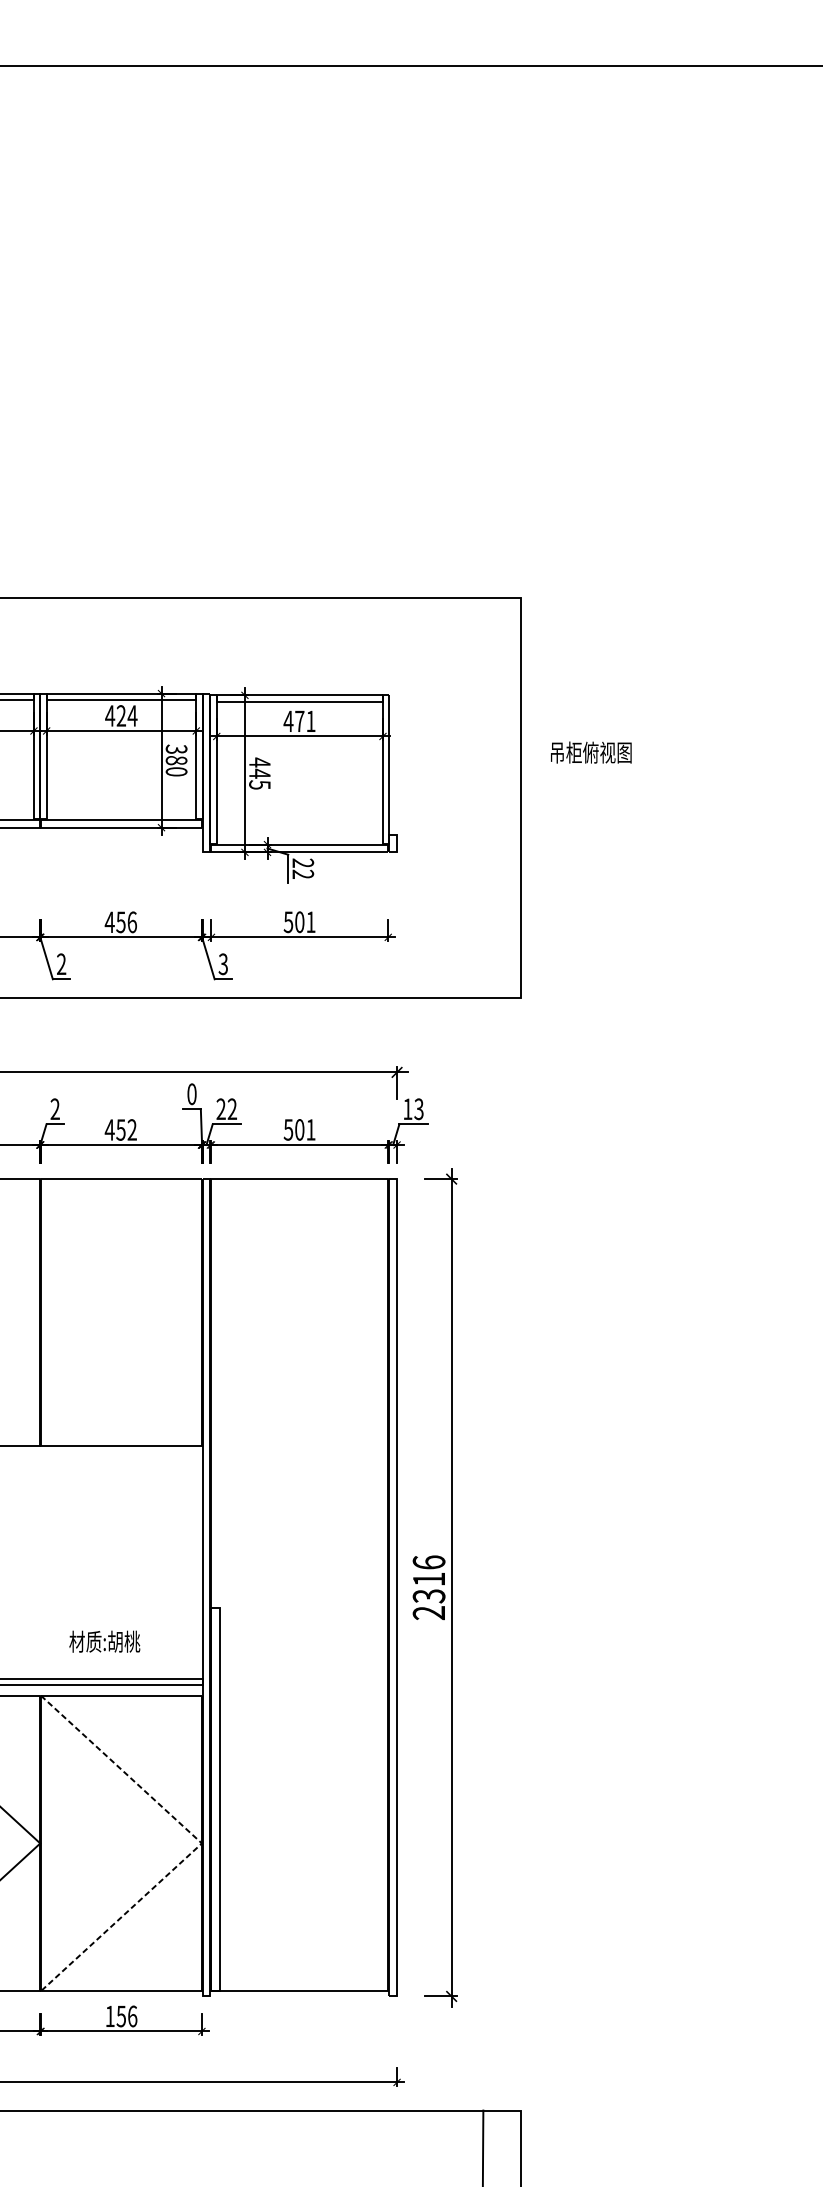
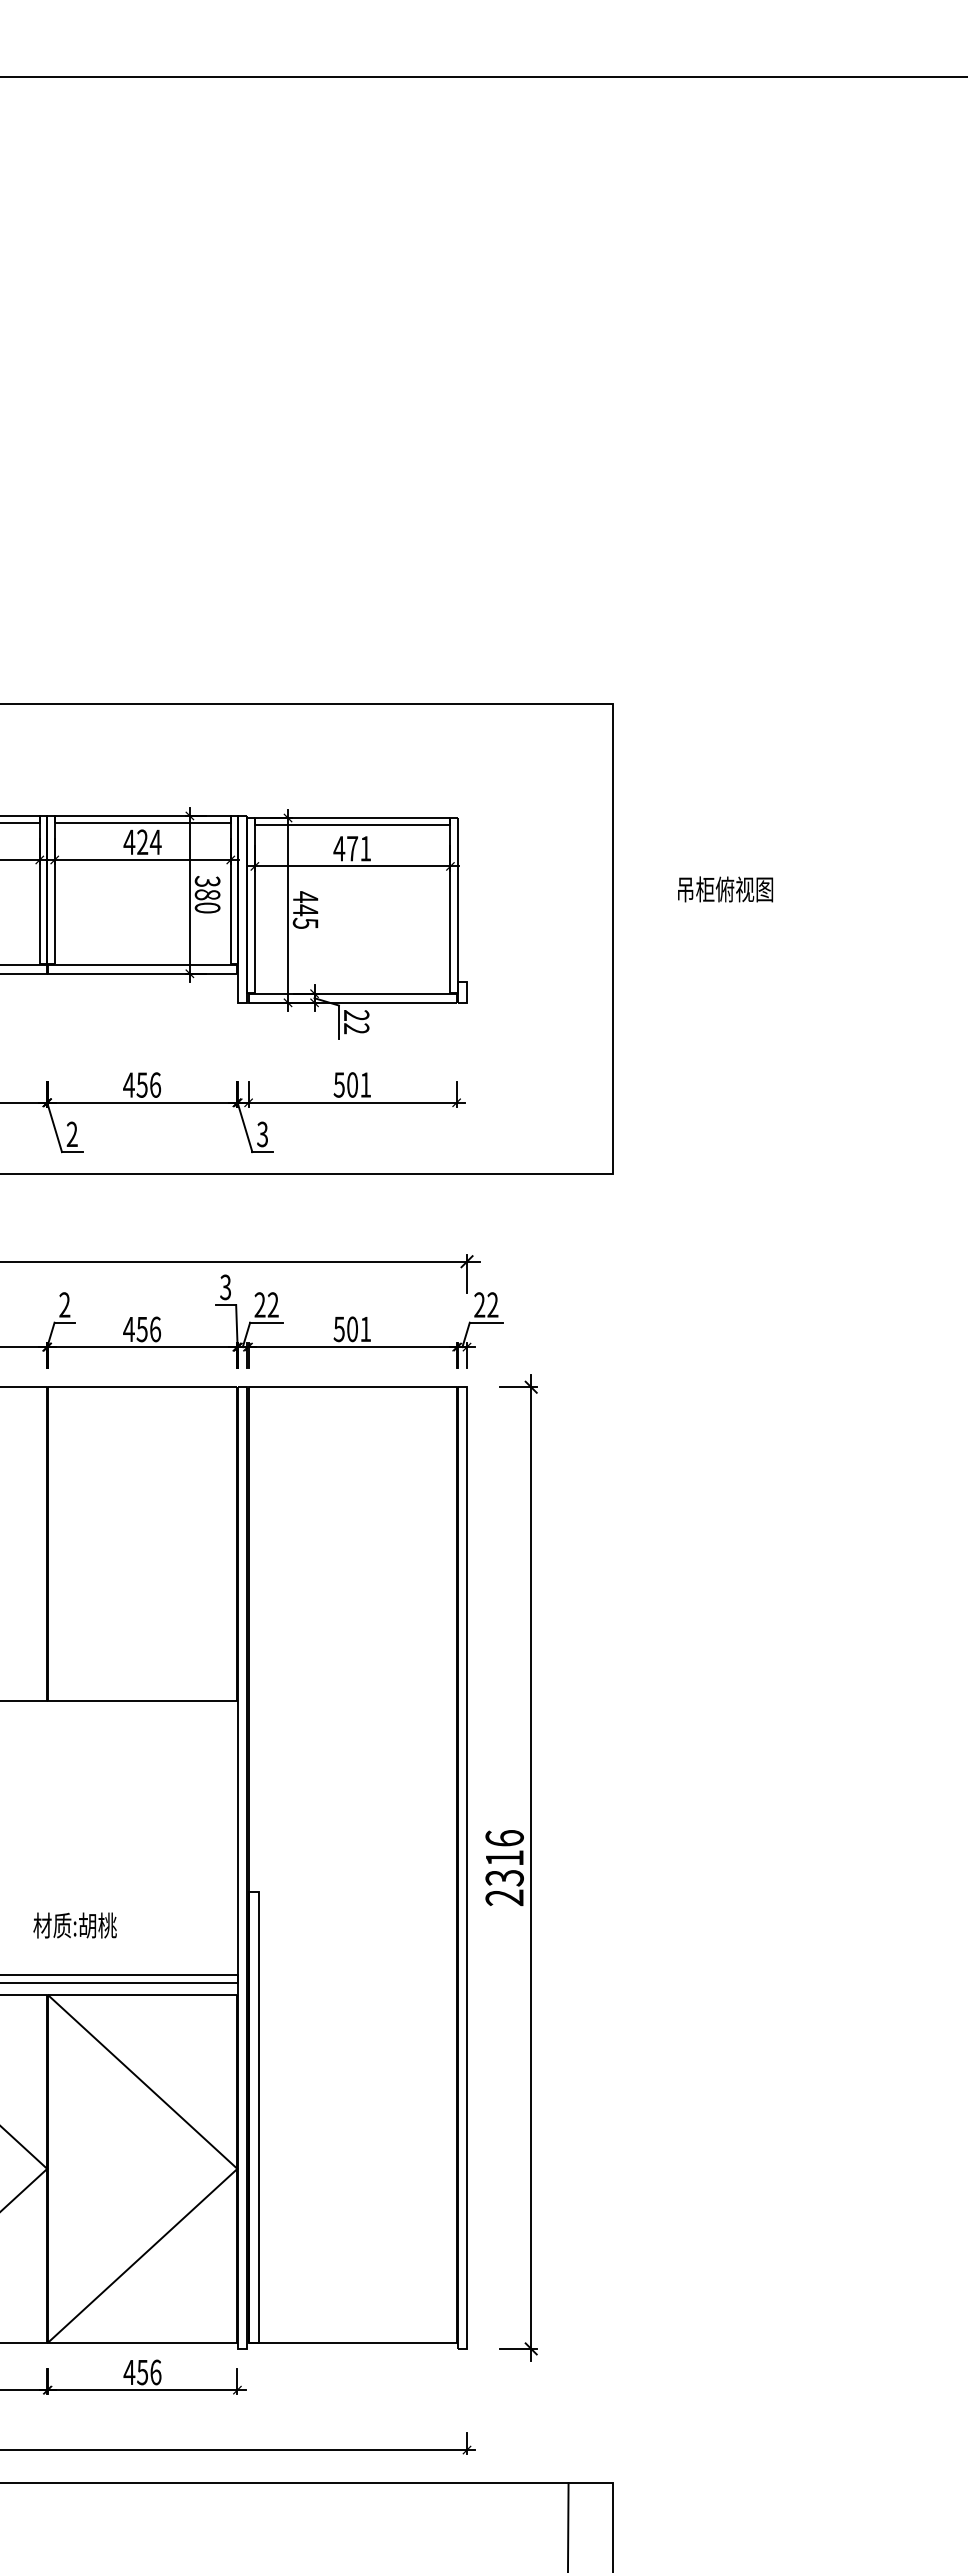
text: (591, 752) -> (725, 889), moved
text: (191, 1094) -> (225, 1287), 0 -> 3
text: (413, 1108) -> (486, 1304), 13 -> 22
text: (132, 1130) -> (155, 1329), 452 -> 456
text: (104, 1641) -> (74, 1925), moved
line: (201, 1843) -> (237, 2168), dashed -> solid
text: (110, 2016) -> (129, 2372), 156 -> 456

